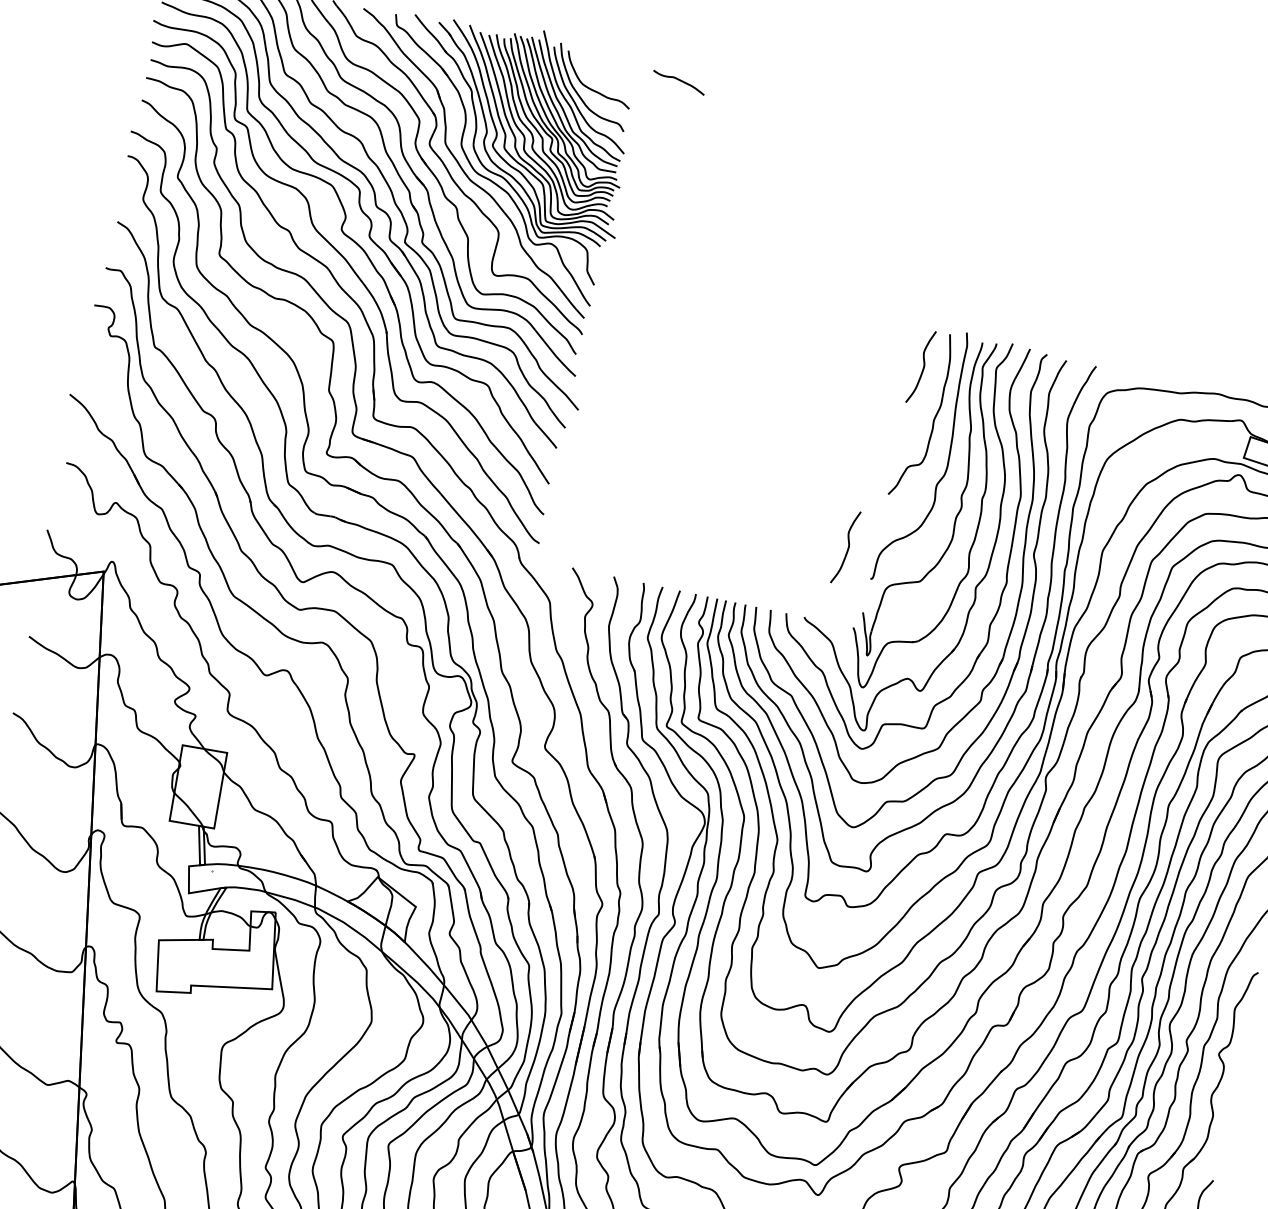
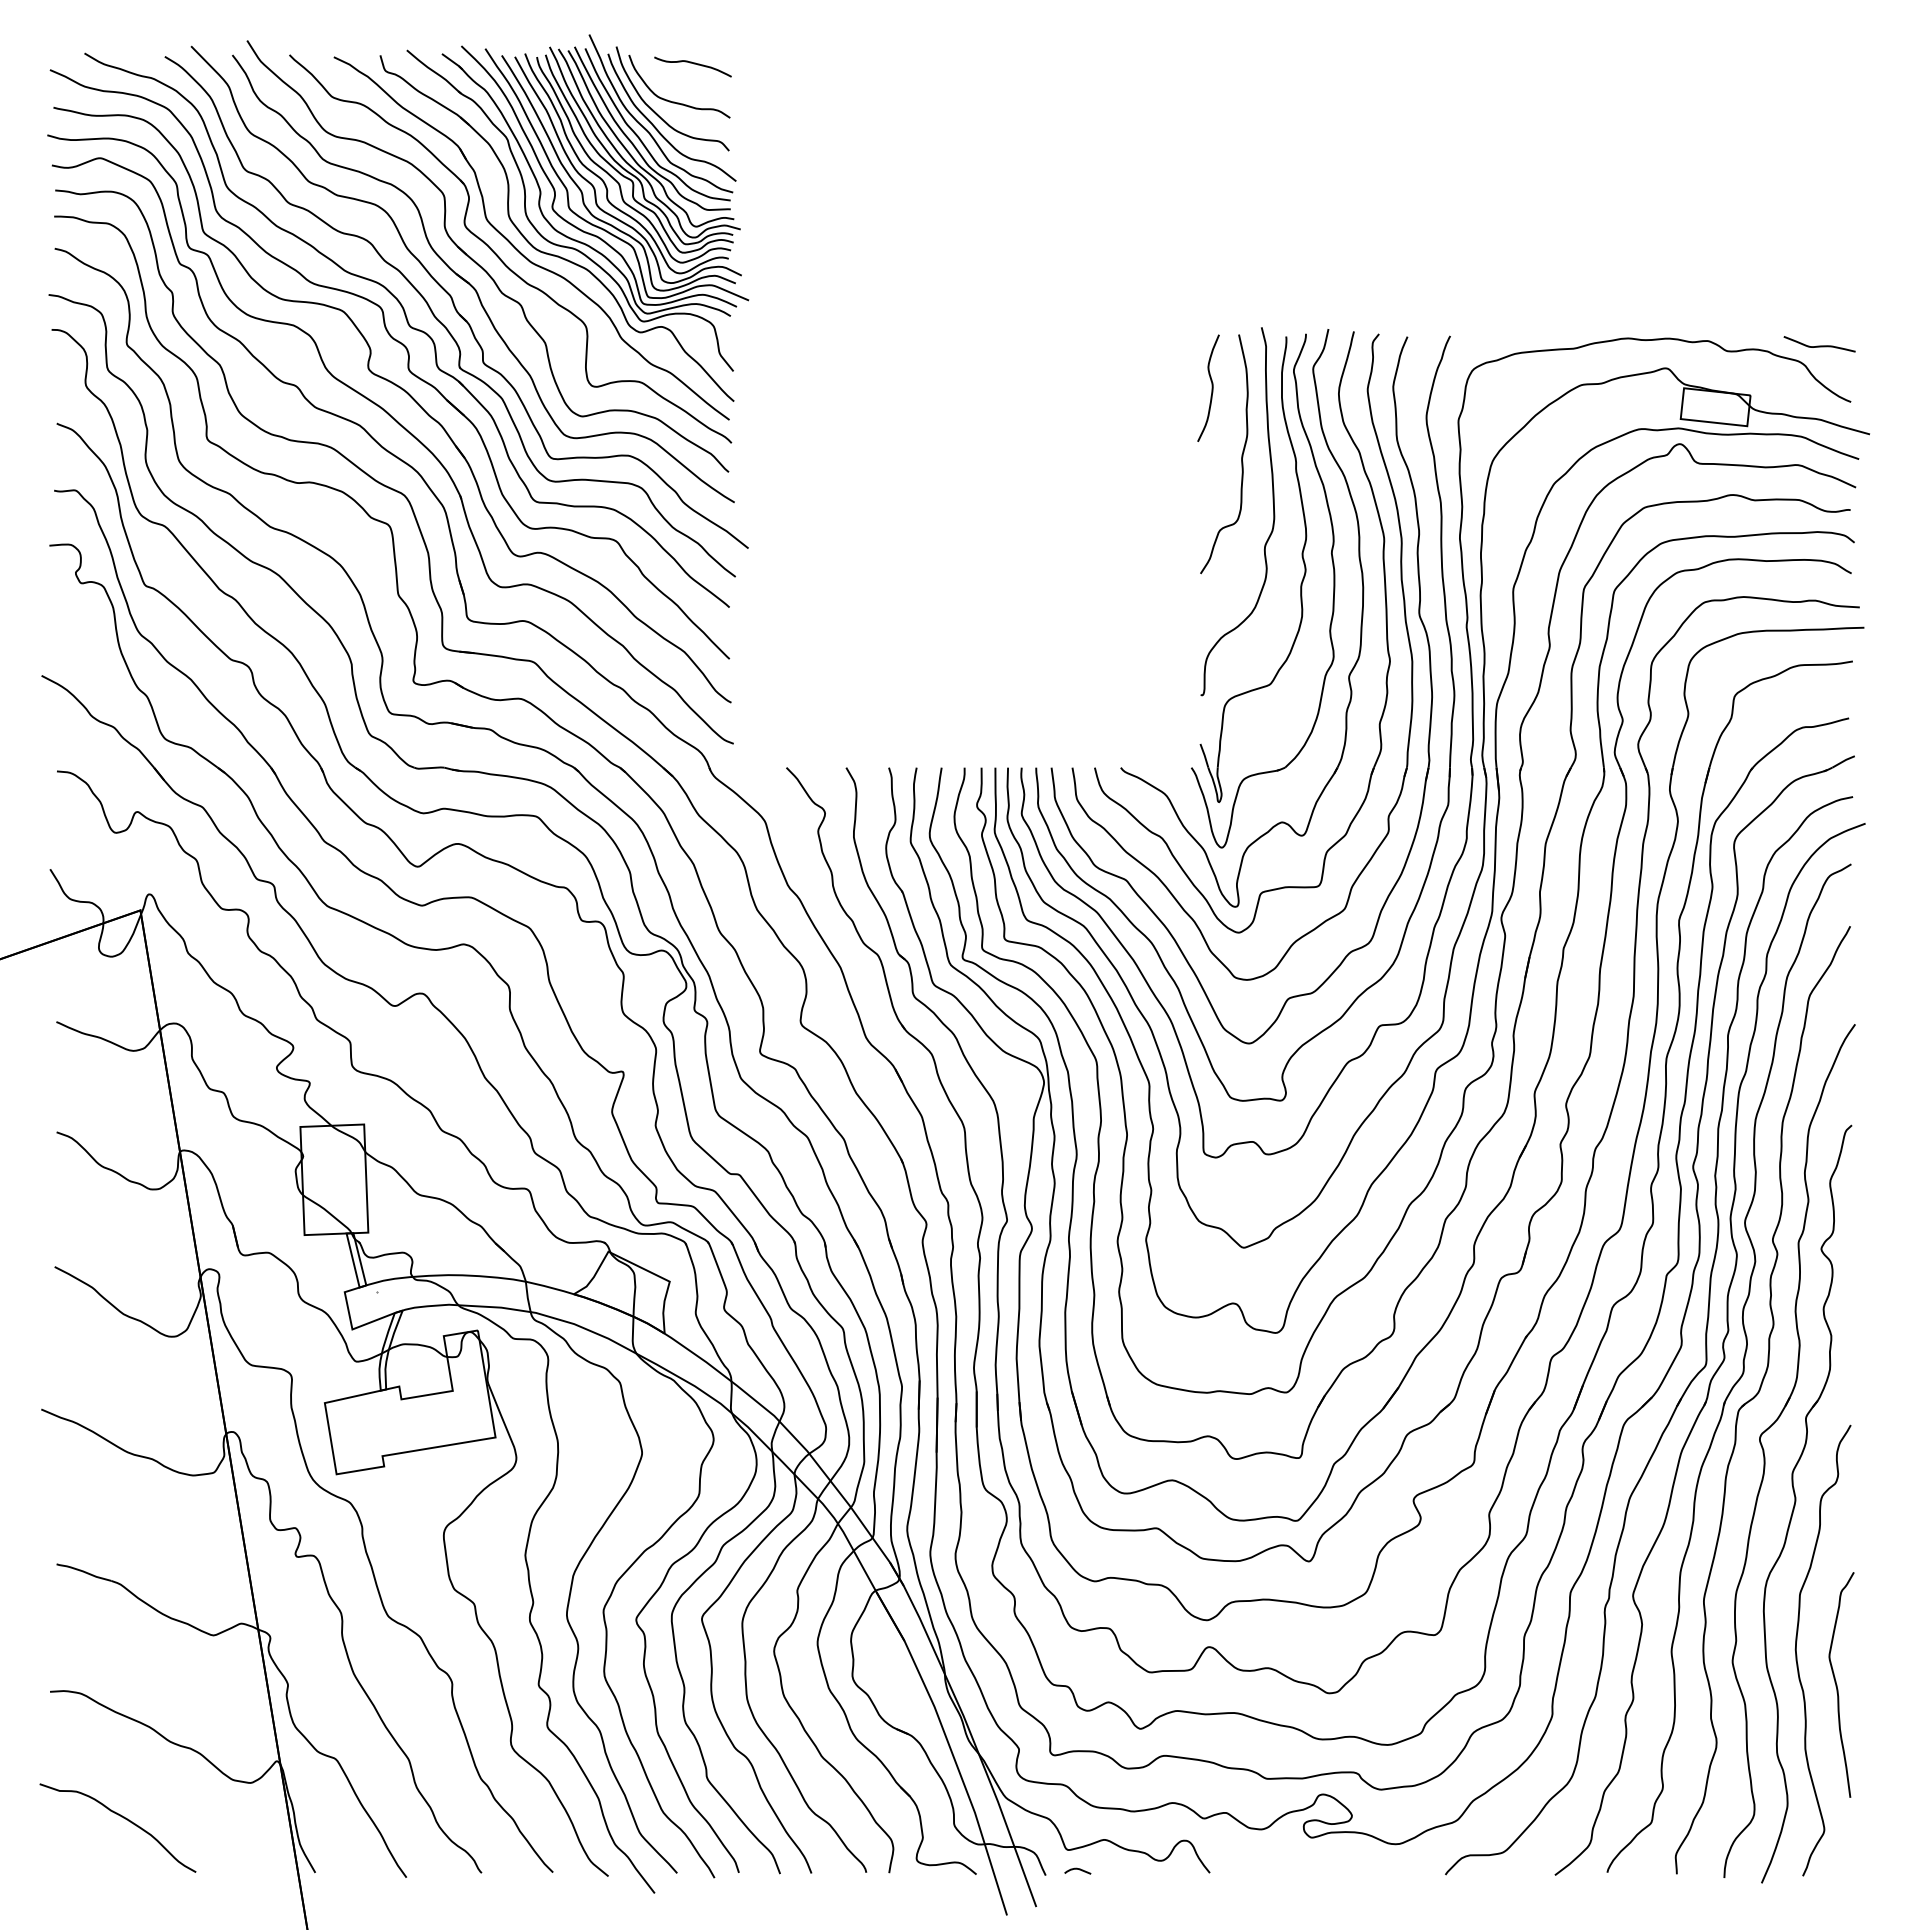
curve: (679, 81) -> (693, 64), moved
curve: (847, 547) -> (1160, 658), removed

